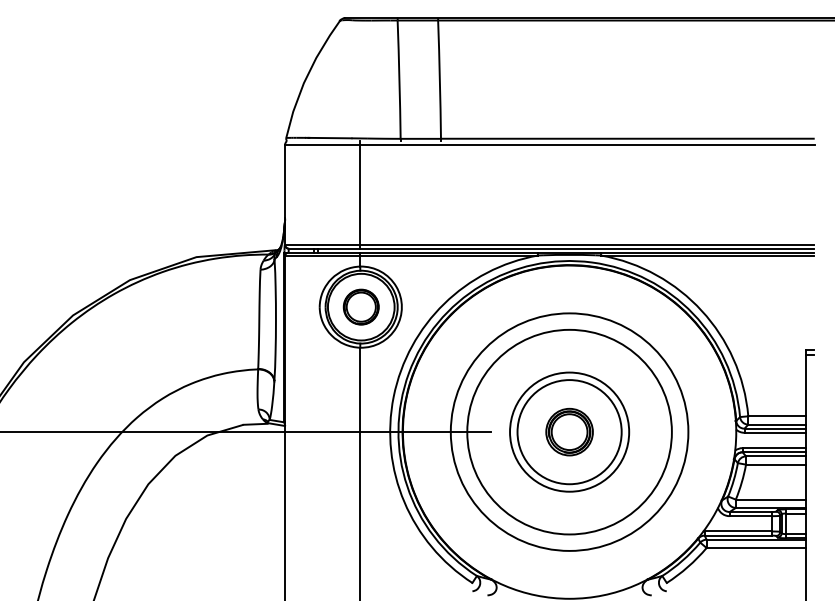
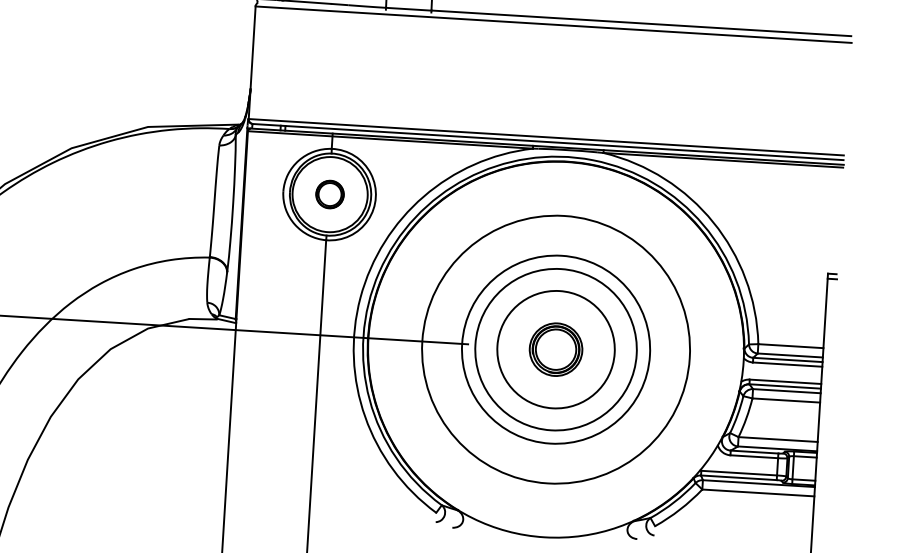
line: (360, 194) -> (337, 67), removed
part: (360, 306) -> (329, 193), size x0.7
circle: (569, 431) -> (555, 348), size x0.7
circle: (569, 431) -> (555, 348), size x1.4

